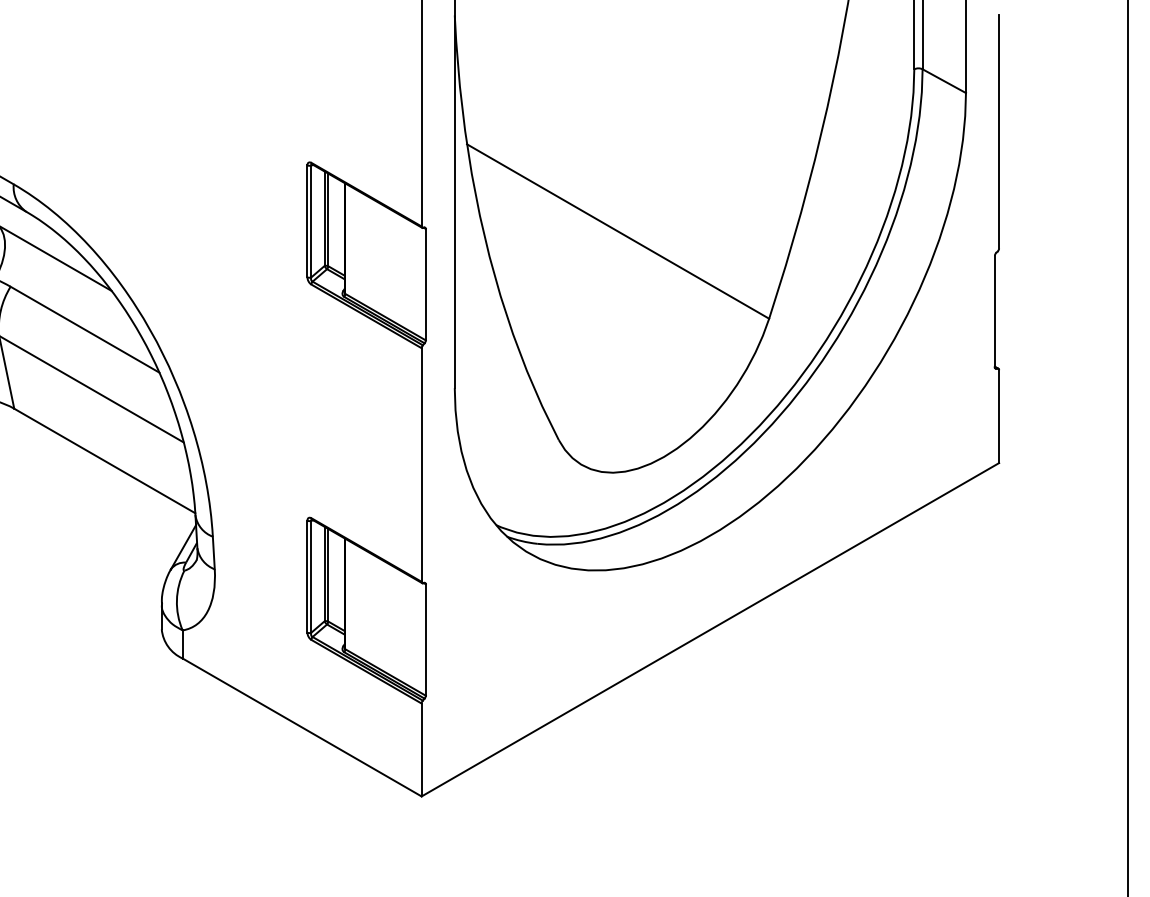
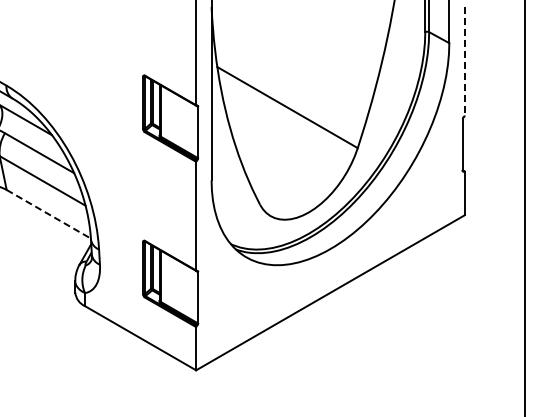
line: (998, 132) -> (464, 61), solid -> dashed
line: (104, 461) -> (48, 214), solid -> dashed

